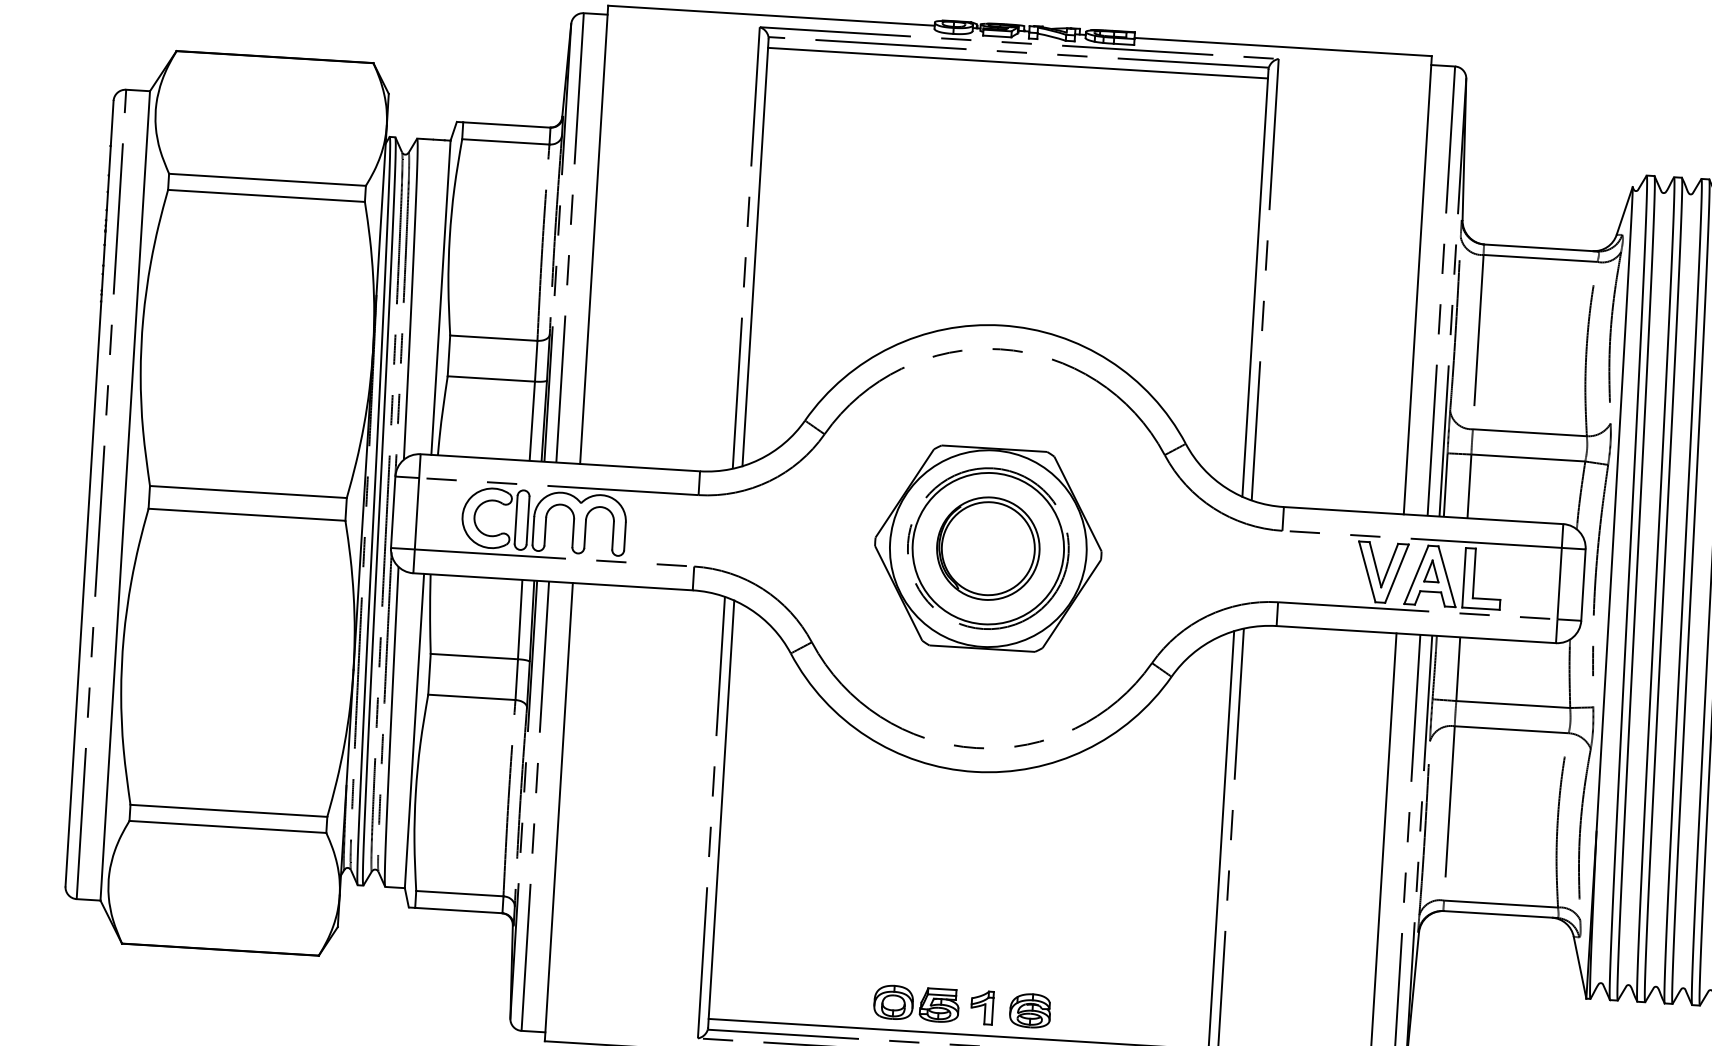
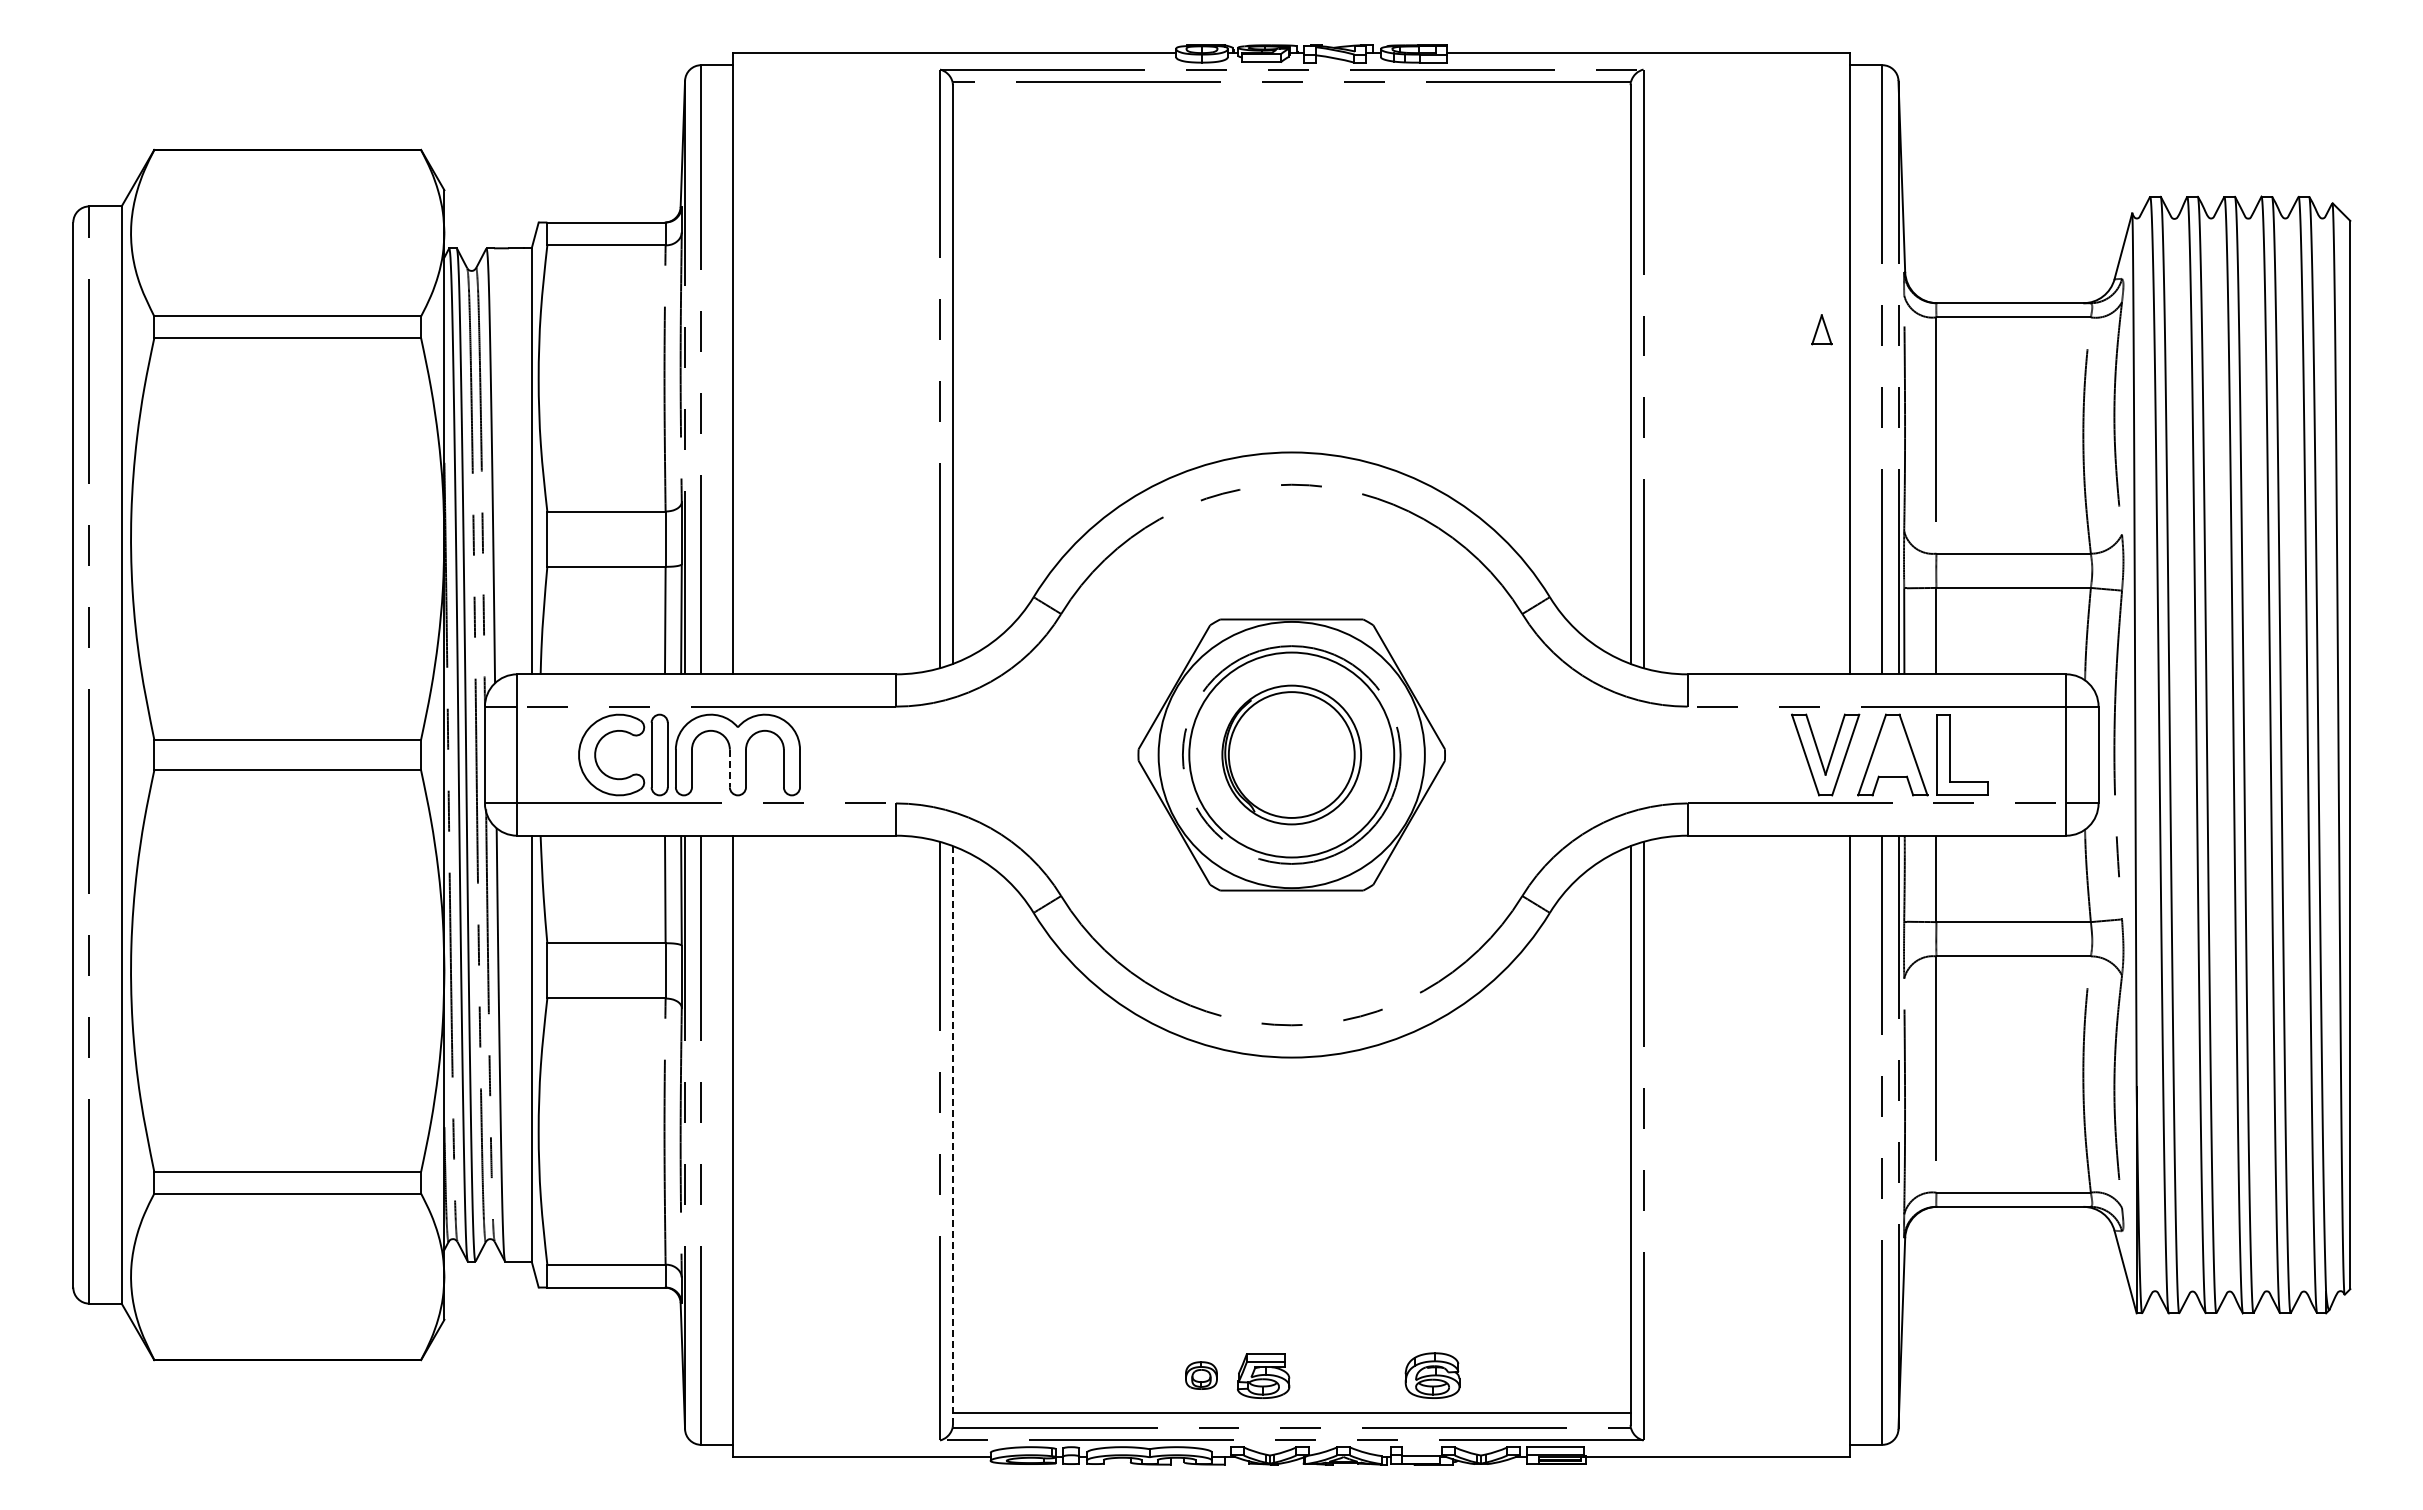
line: (1017, 62) -> (1291, 96), removed
line: (572, 533) -> (729, 768), solid -> dashed
part: (1431, 570) -> (1821, 329), moved
line: (720, 814) -> (952, 1135), solid -> dashed
part: (893, 1002) -> (1201, 1375), size x0.6
part: (982, 1007) -> (1321, 1375), removed
part: (1030, 1010) -> (1432, 1375), moved

